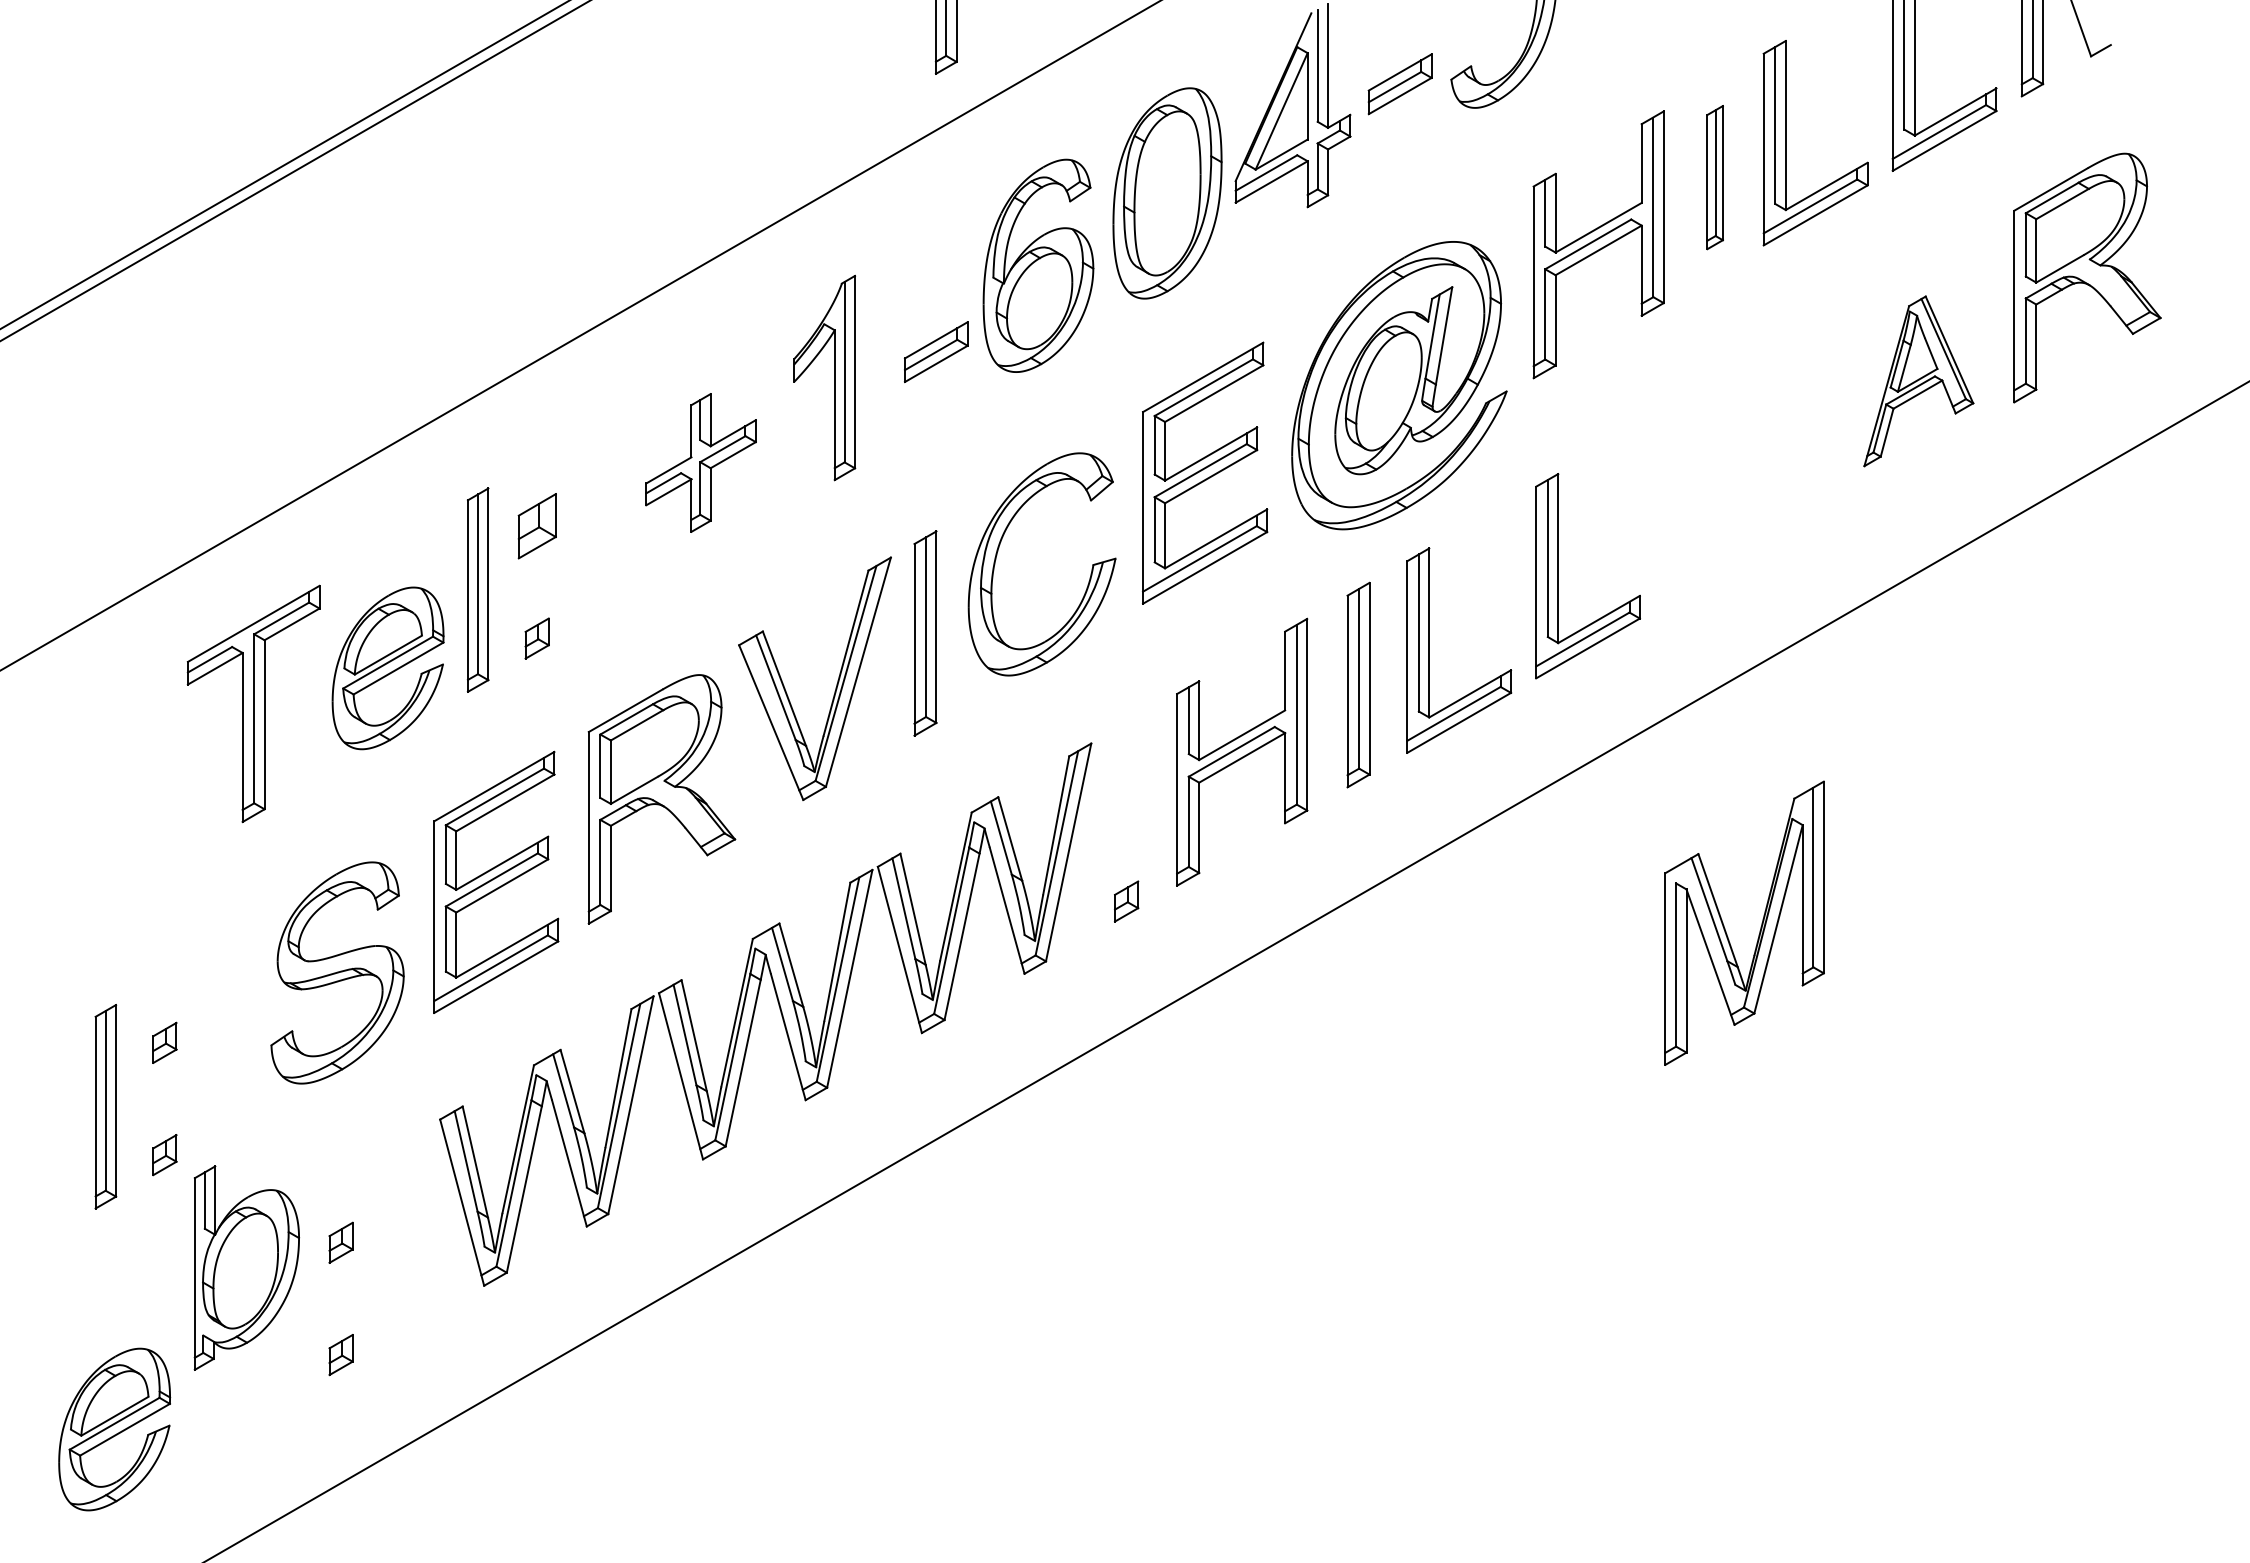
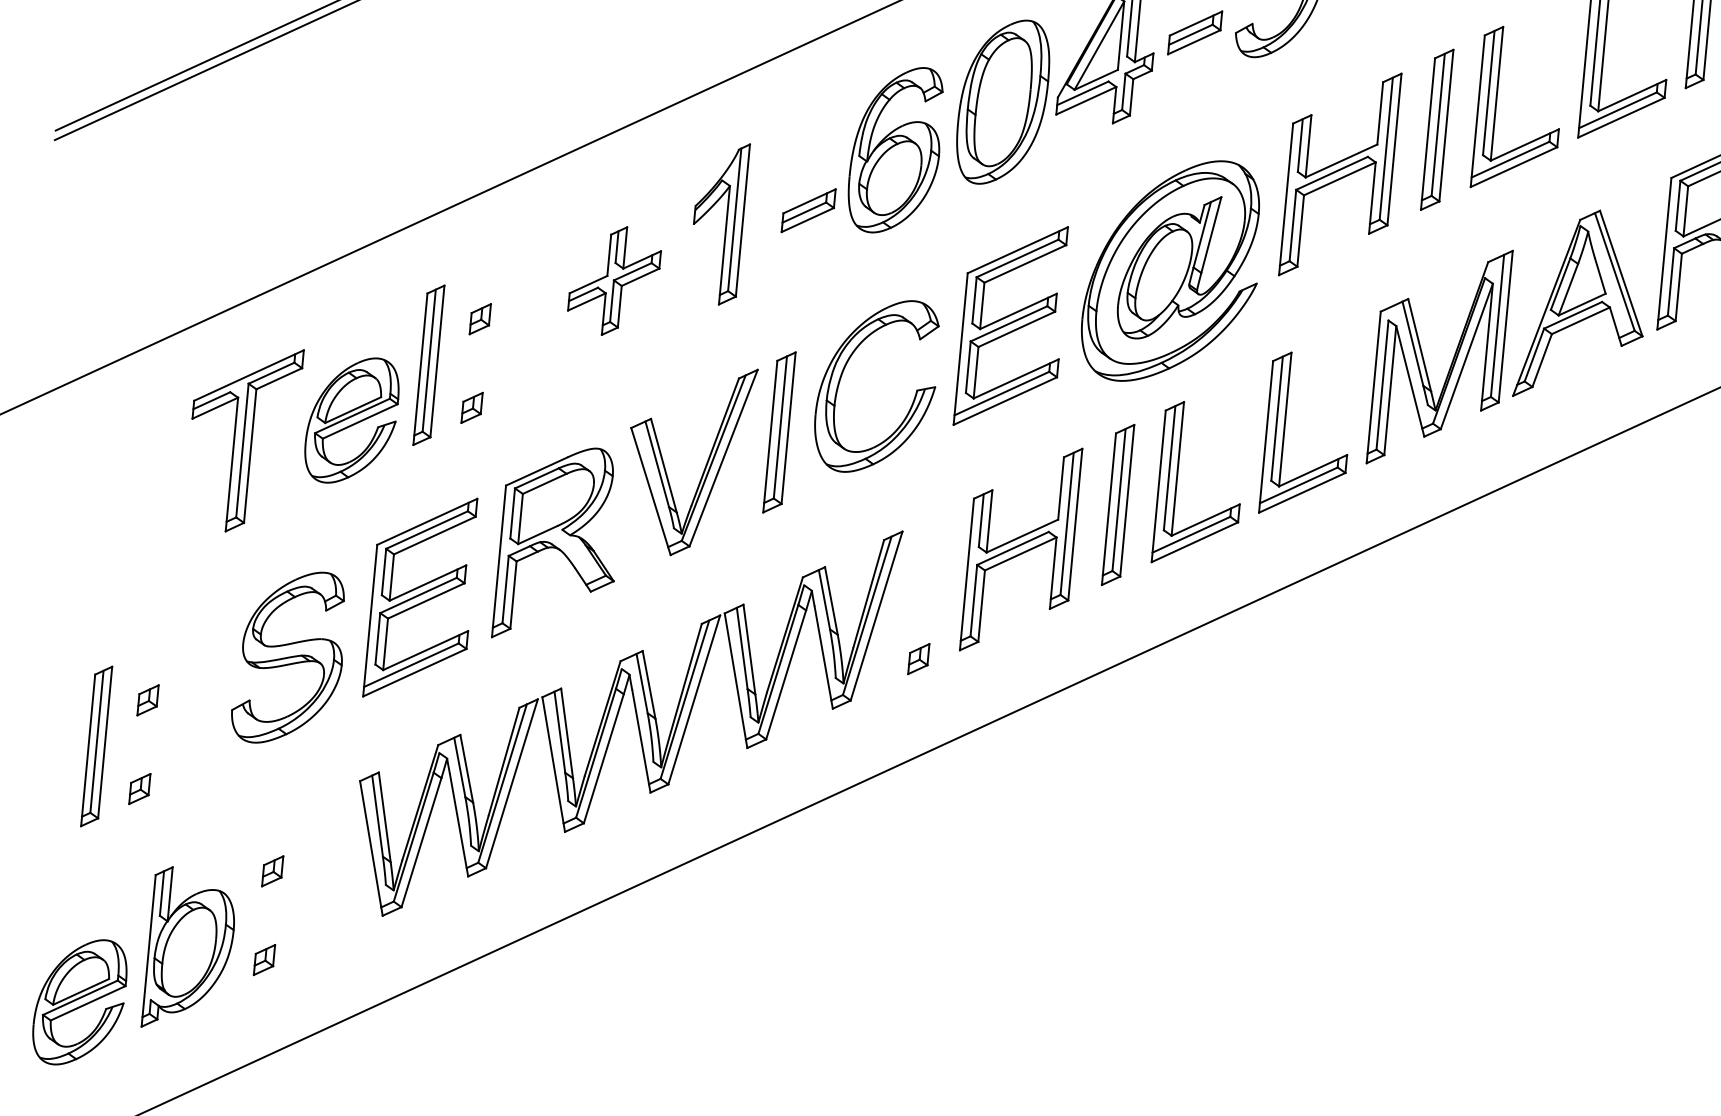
part: (1715, 177) -> (1437, 129), size x1.43
part: (1918, 381) -> (1583, 305), size x1.43
part: (536, 526) -> (479, 319), size x0.62
part: (1760, 926) -> (1452, 360), moved
part: (246, 1267) -> (190, 949), moved

